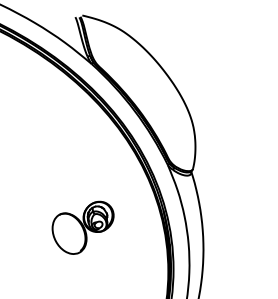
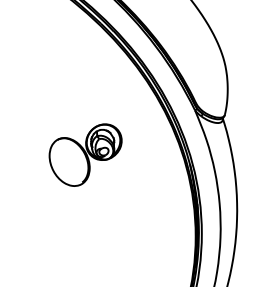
part: (82, 227) -> (84, 154), moved

